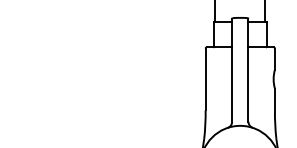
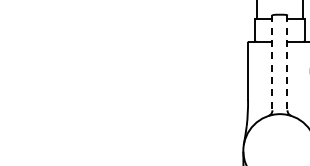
line: (232, 70) -> (272, 63), solid -> dashed
line: (248, 70) -> (287, 63), solid -> dashed

